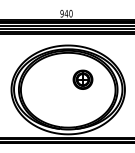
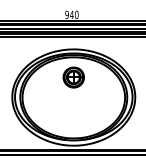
part: (82, 79) -> (73, 77), moved

